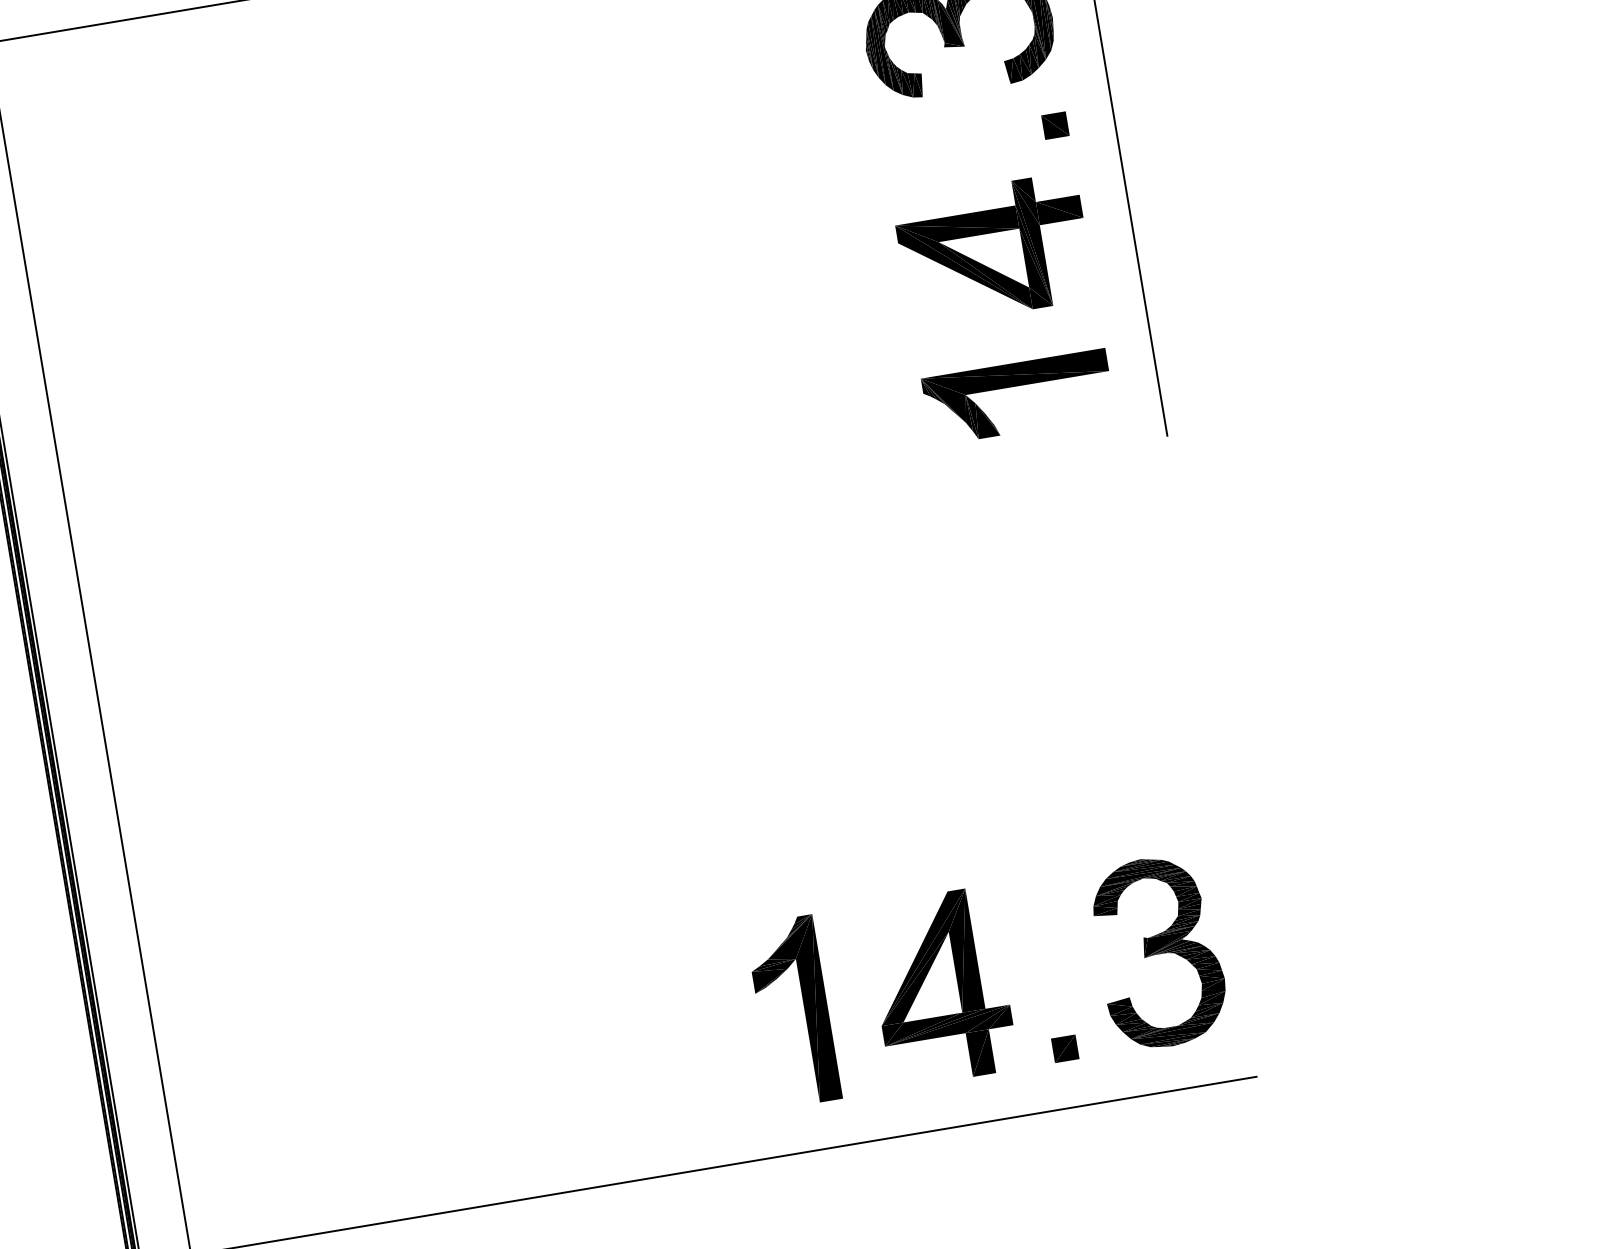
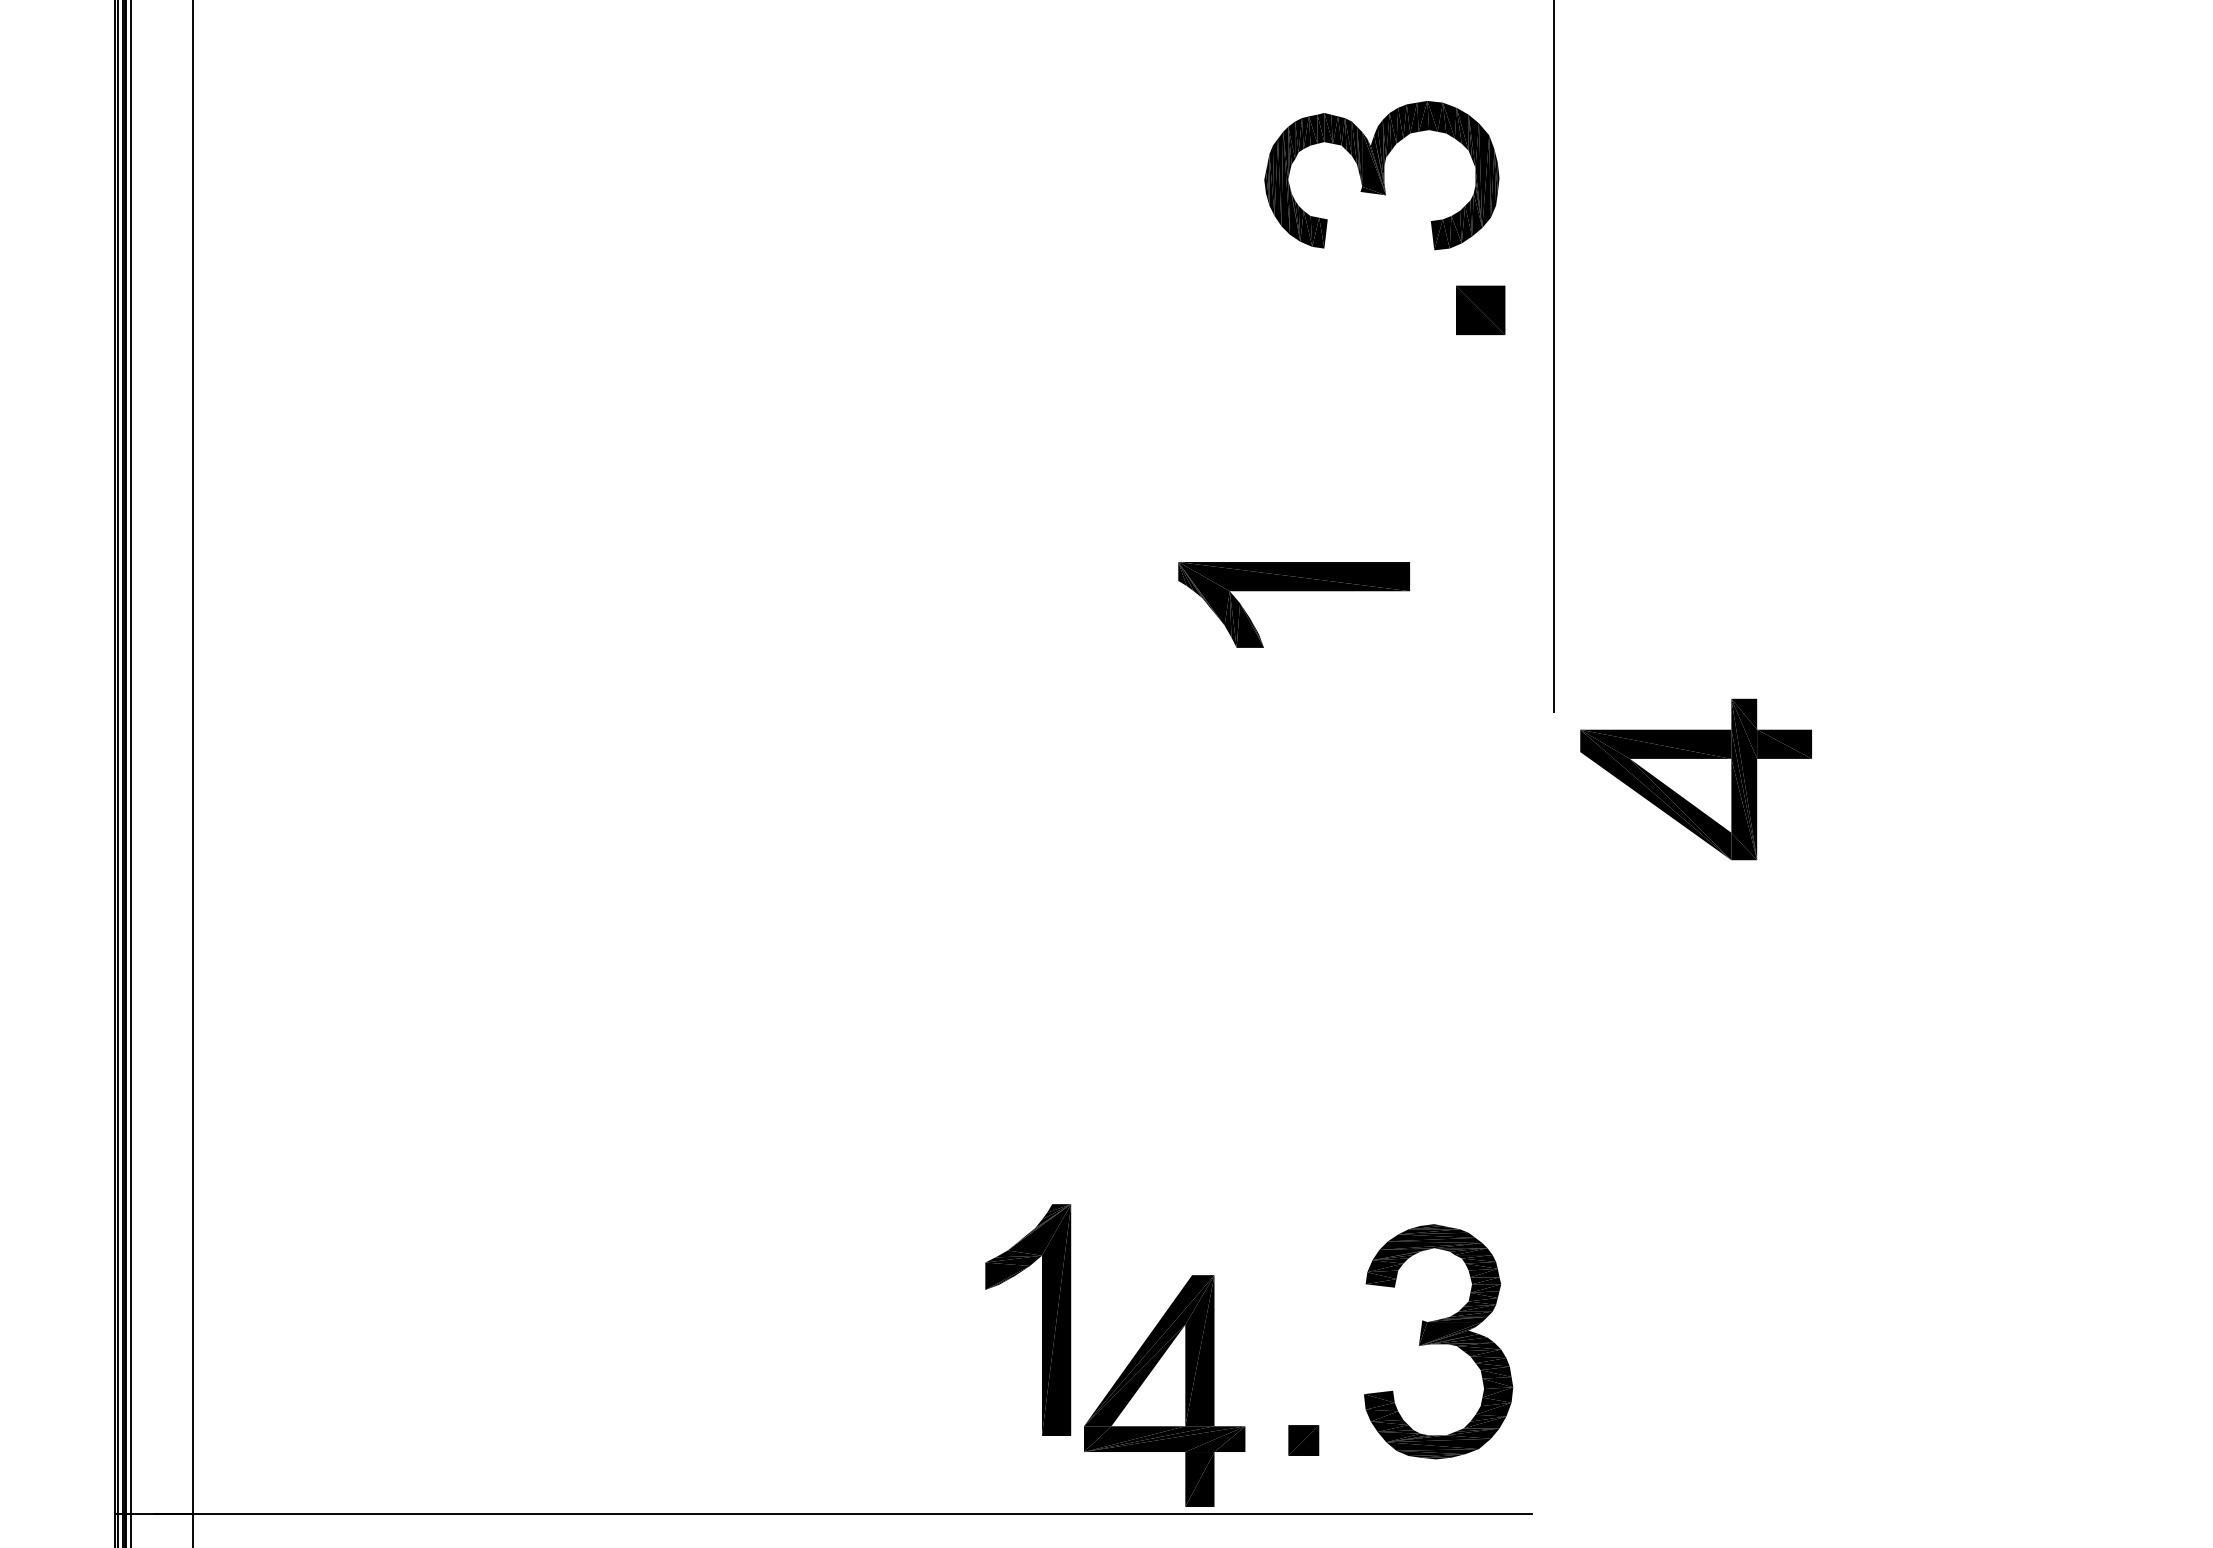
part: (1055, 125) -> (1480, 310), size x1.6
part: (993, 249) -> (1695, 779), moved
part: (1016, 386) -> (1293, 591), moved
part: (940, 986) -> (1164, 1390), moved
part: (804, 1009) -> (1042, 1319), moved

